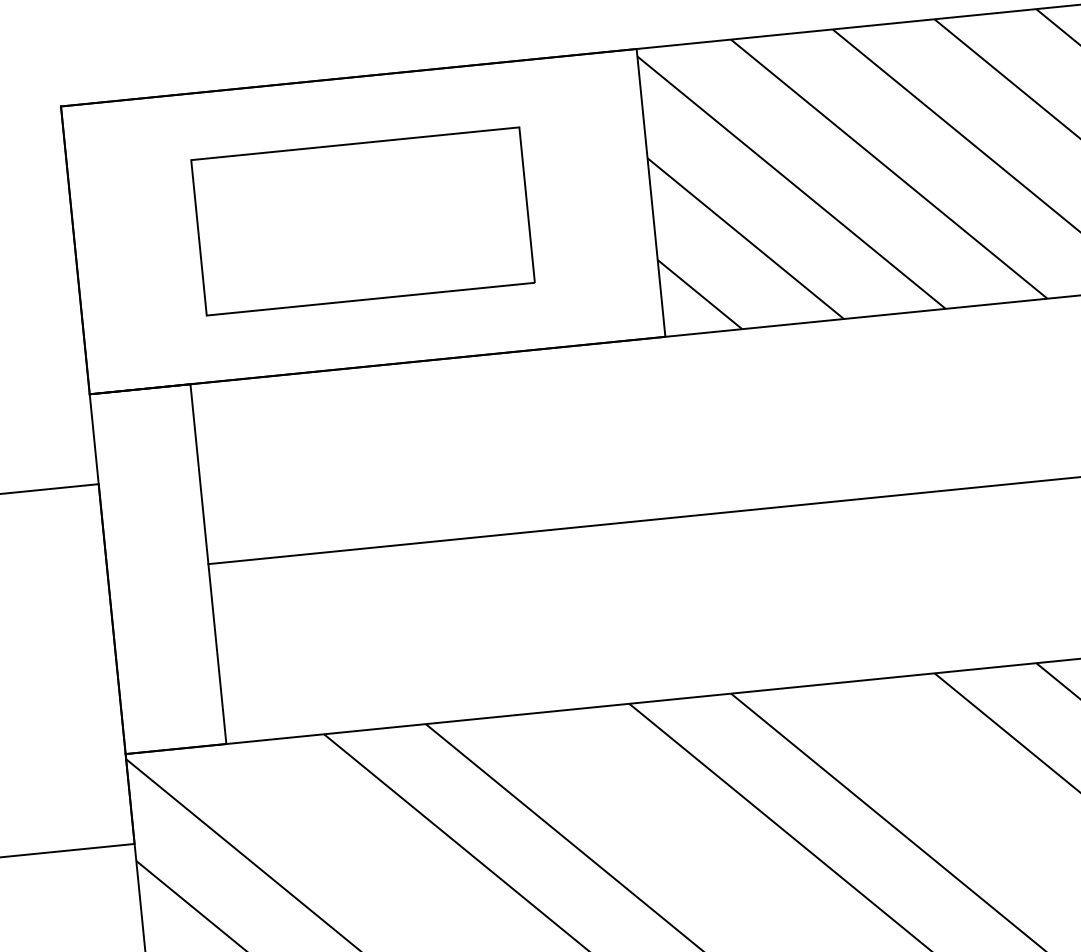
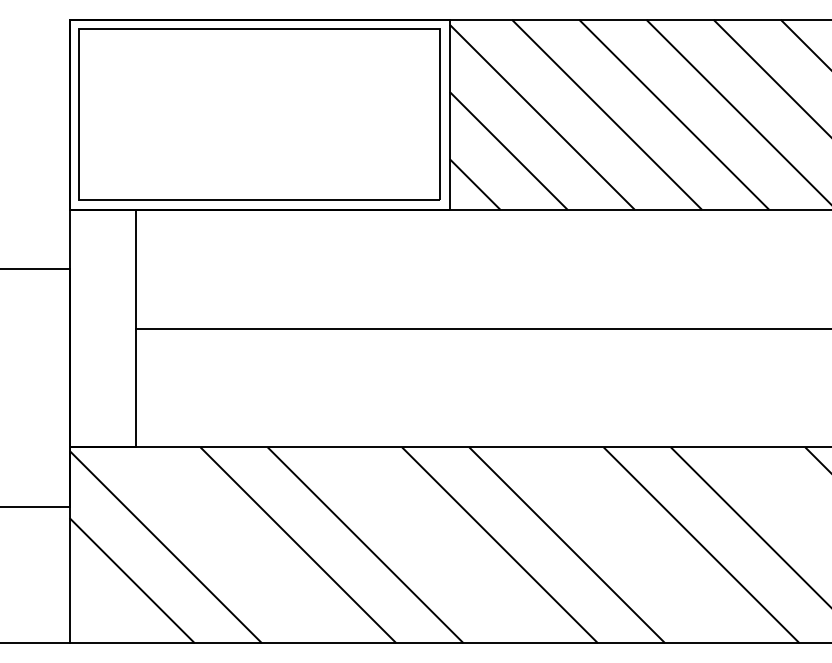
part: (362, 221) -> (259, 114), size x1.67

